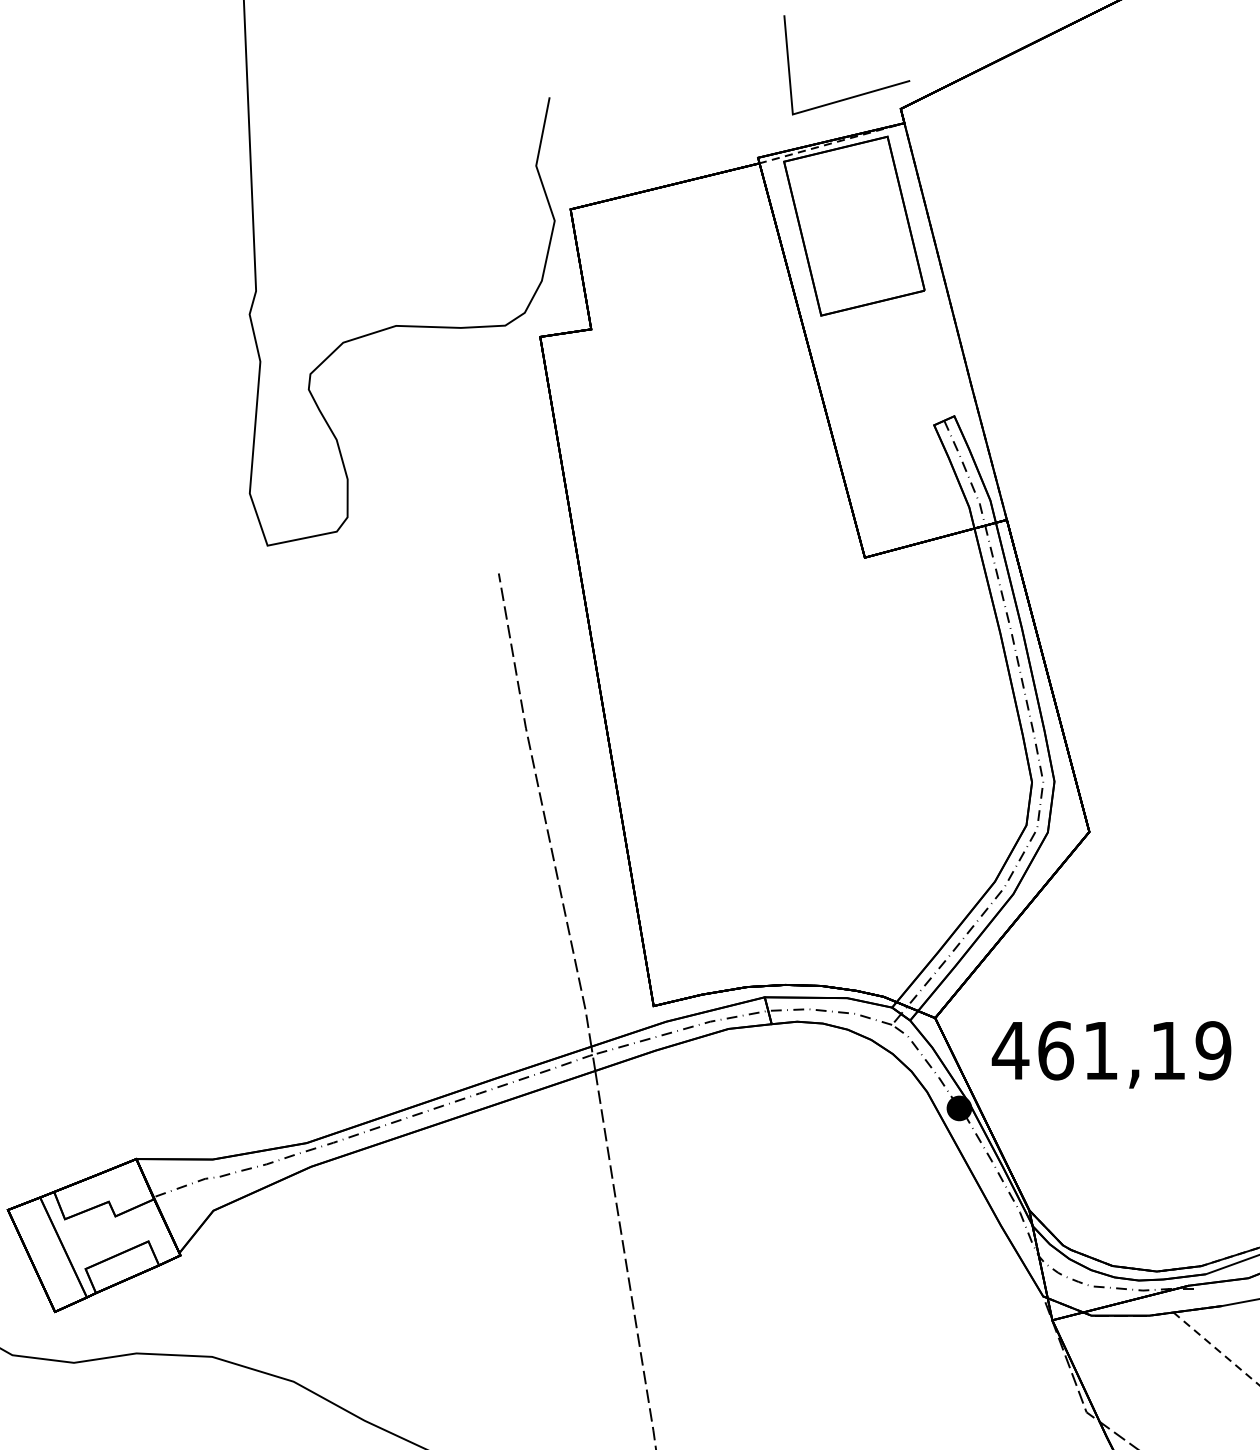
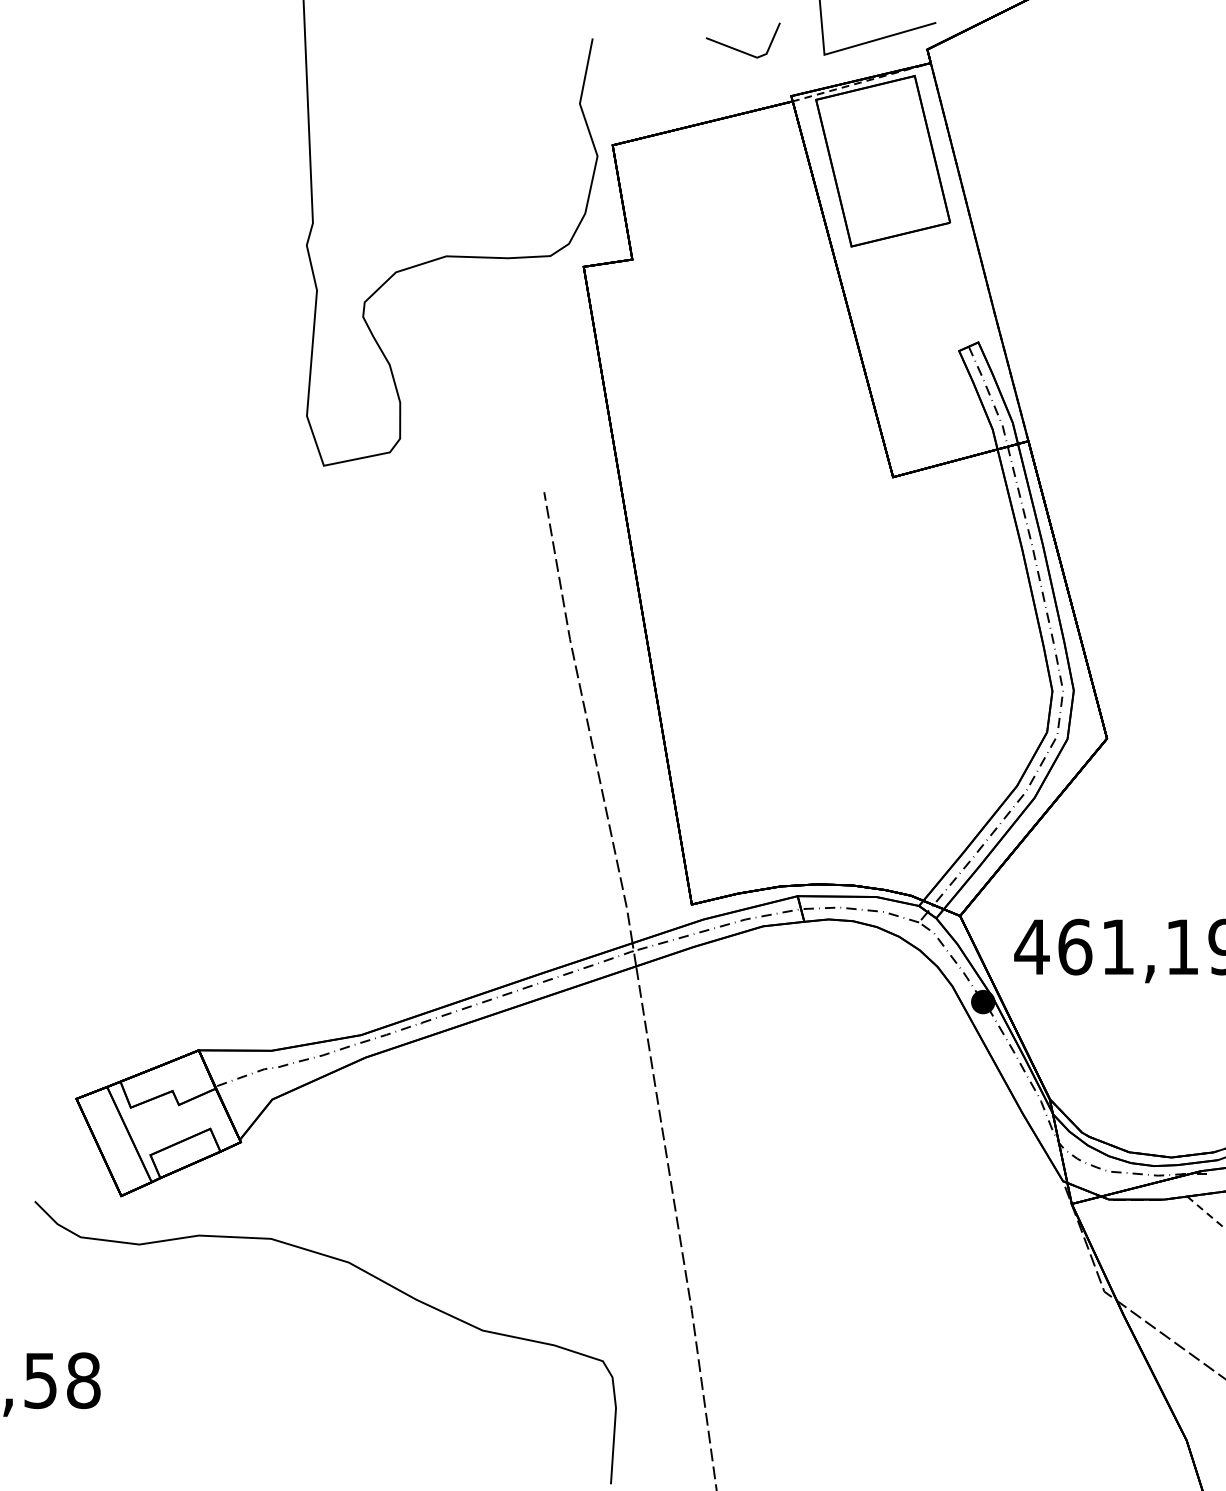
line: (703, 108) -> (739, 49), added

